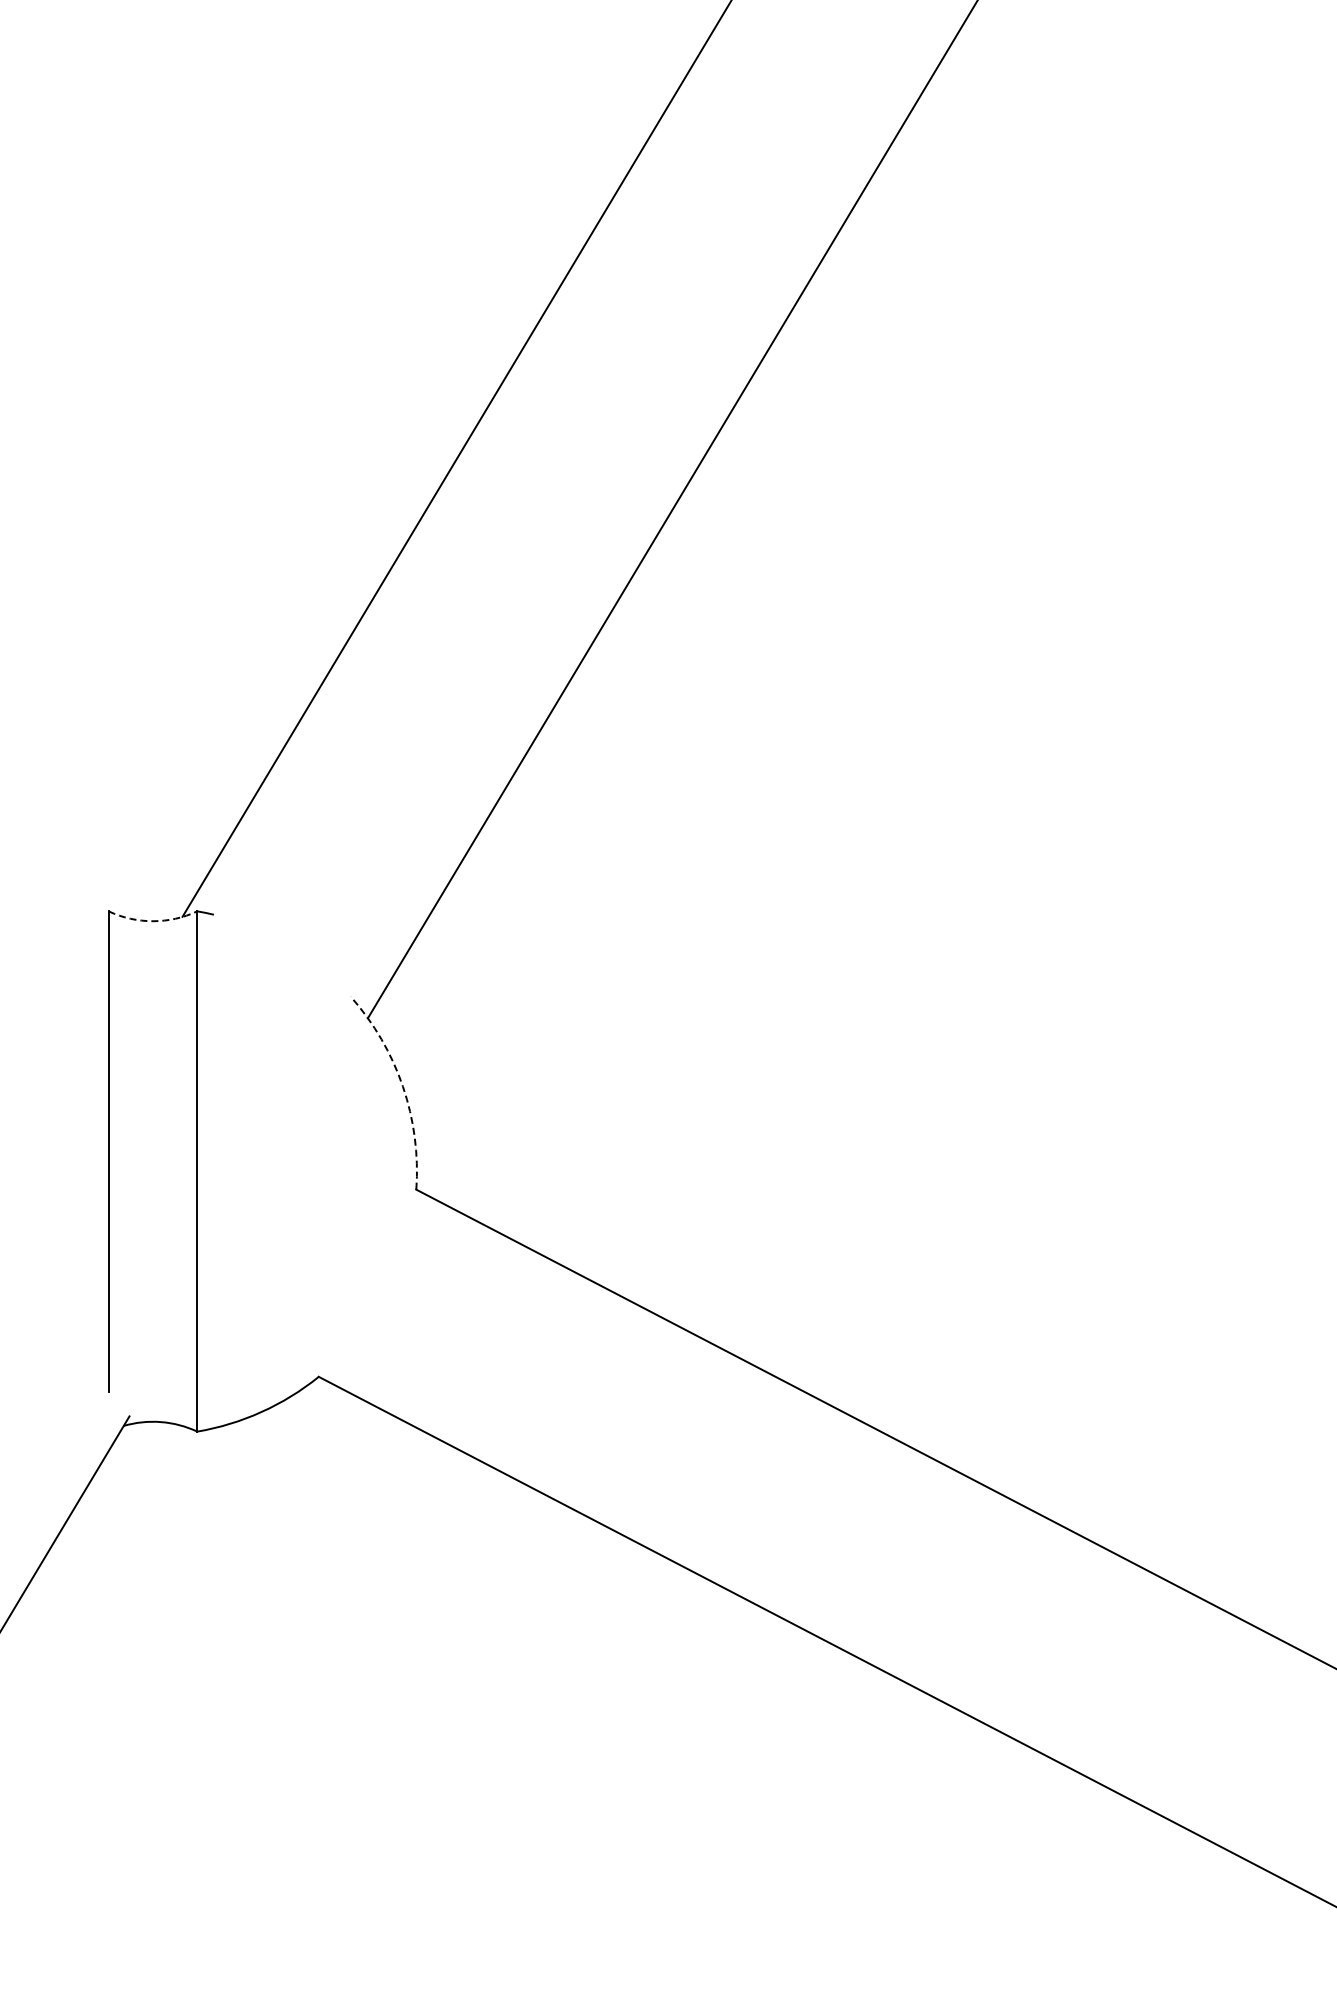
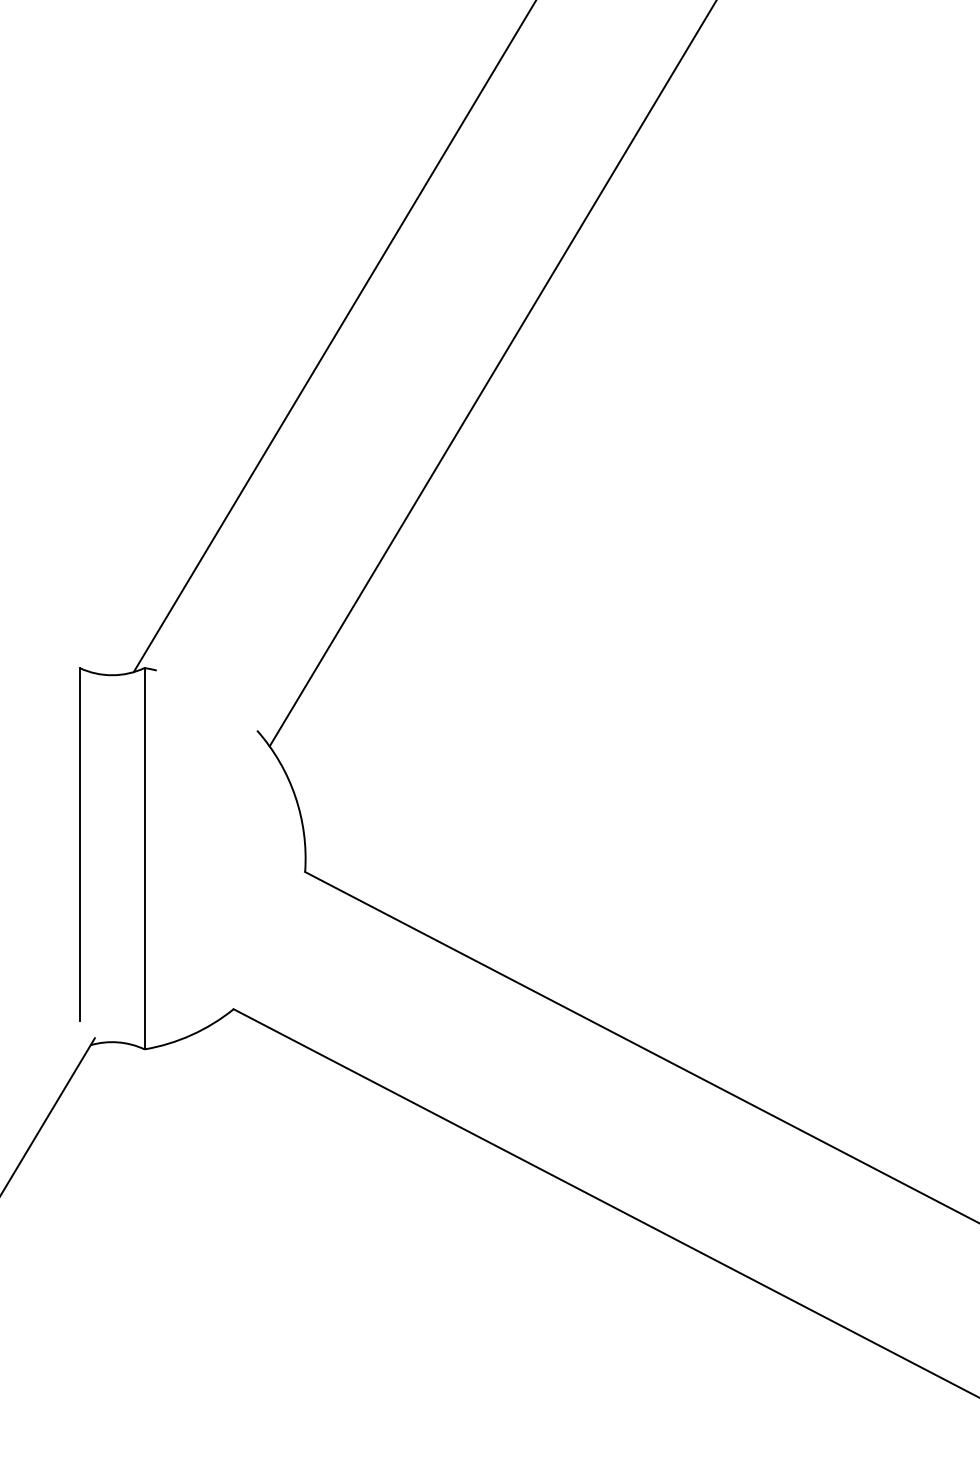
arc: (153, 921) -> (112, 675), dashed -> solid
arc: (402, 1086) -> (295, 796), dashed -> solid

